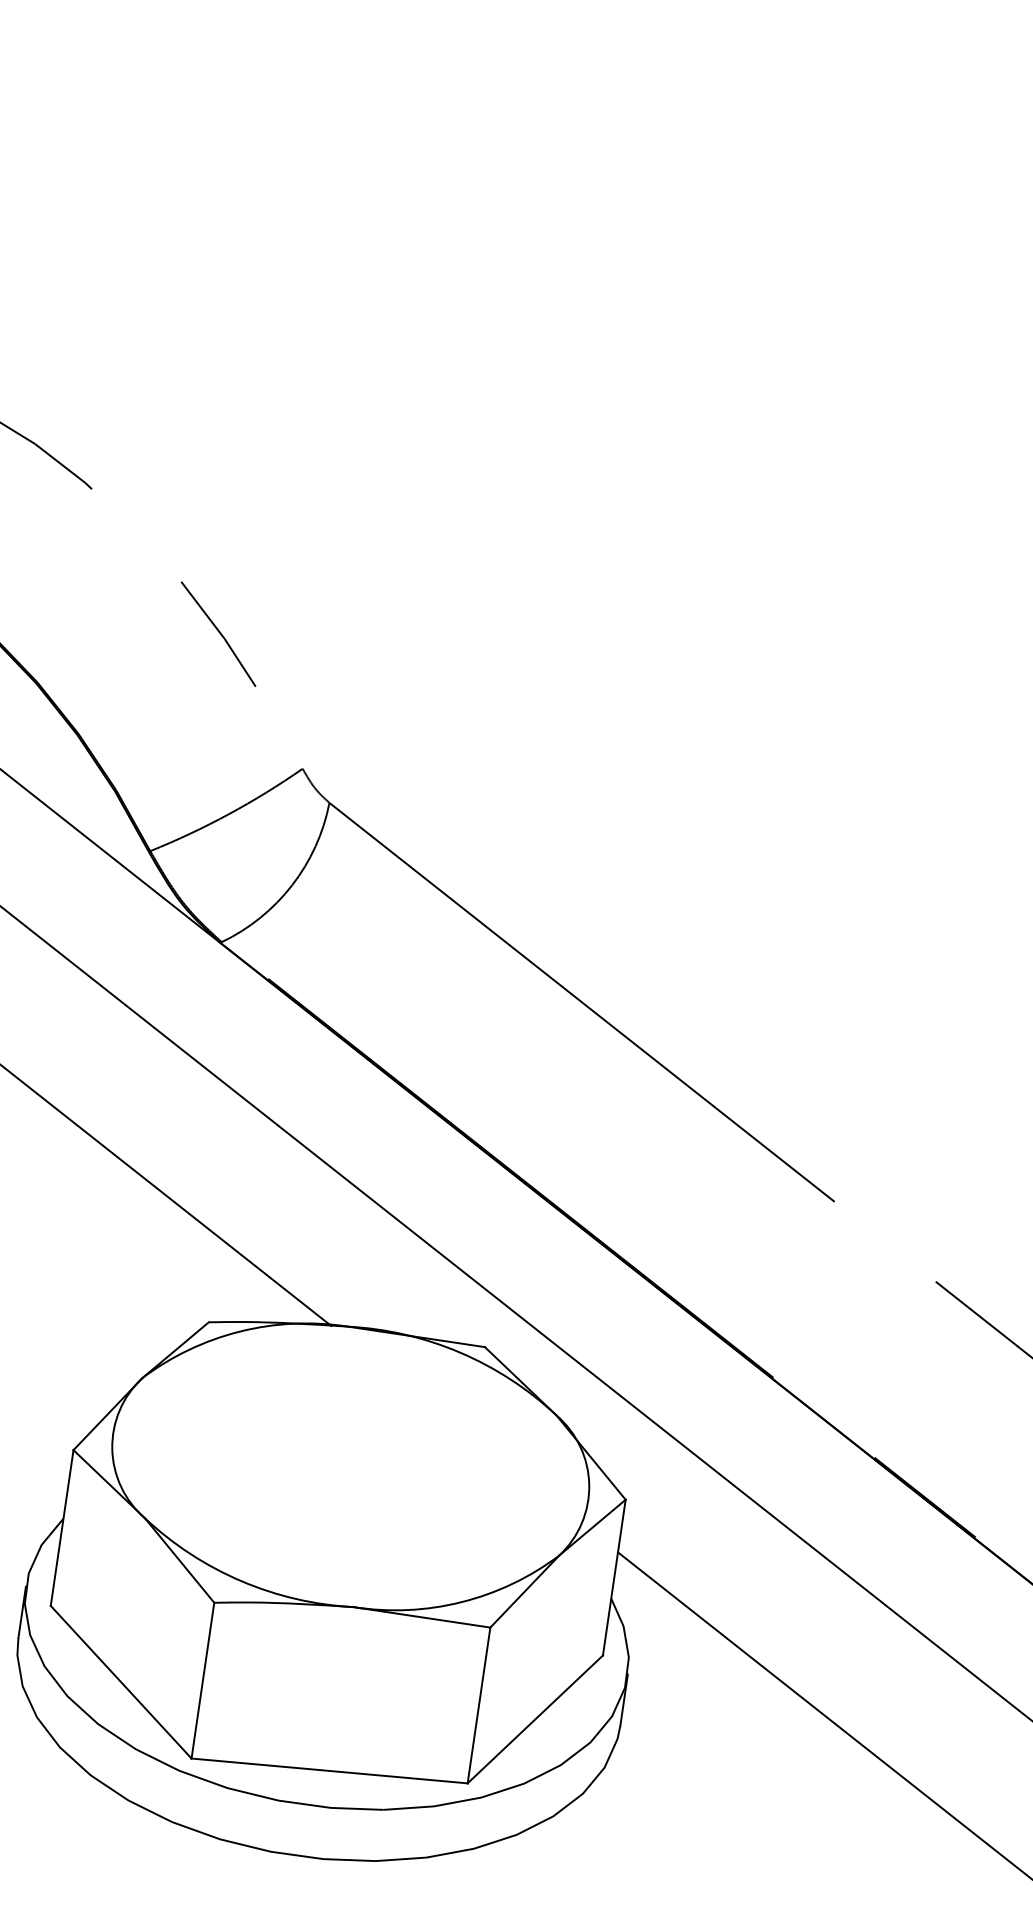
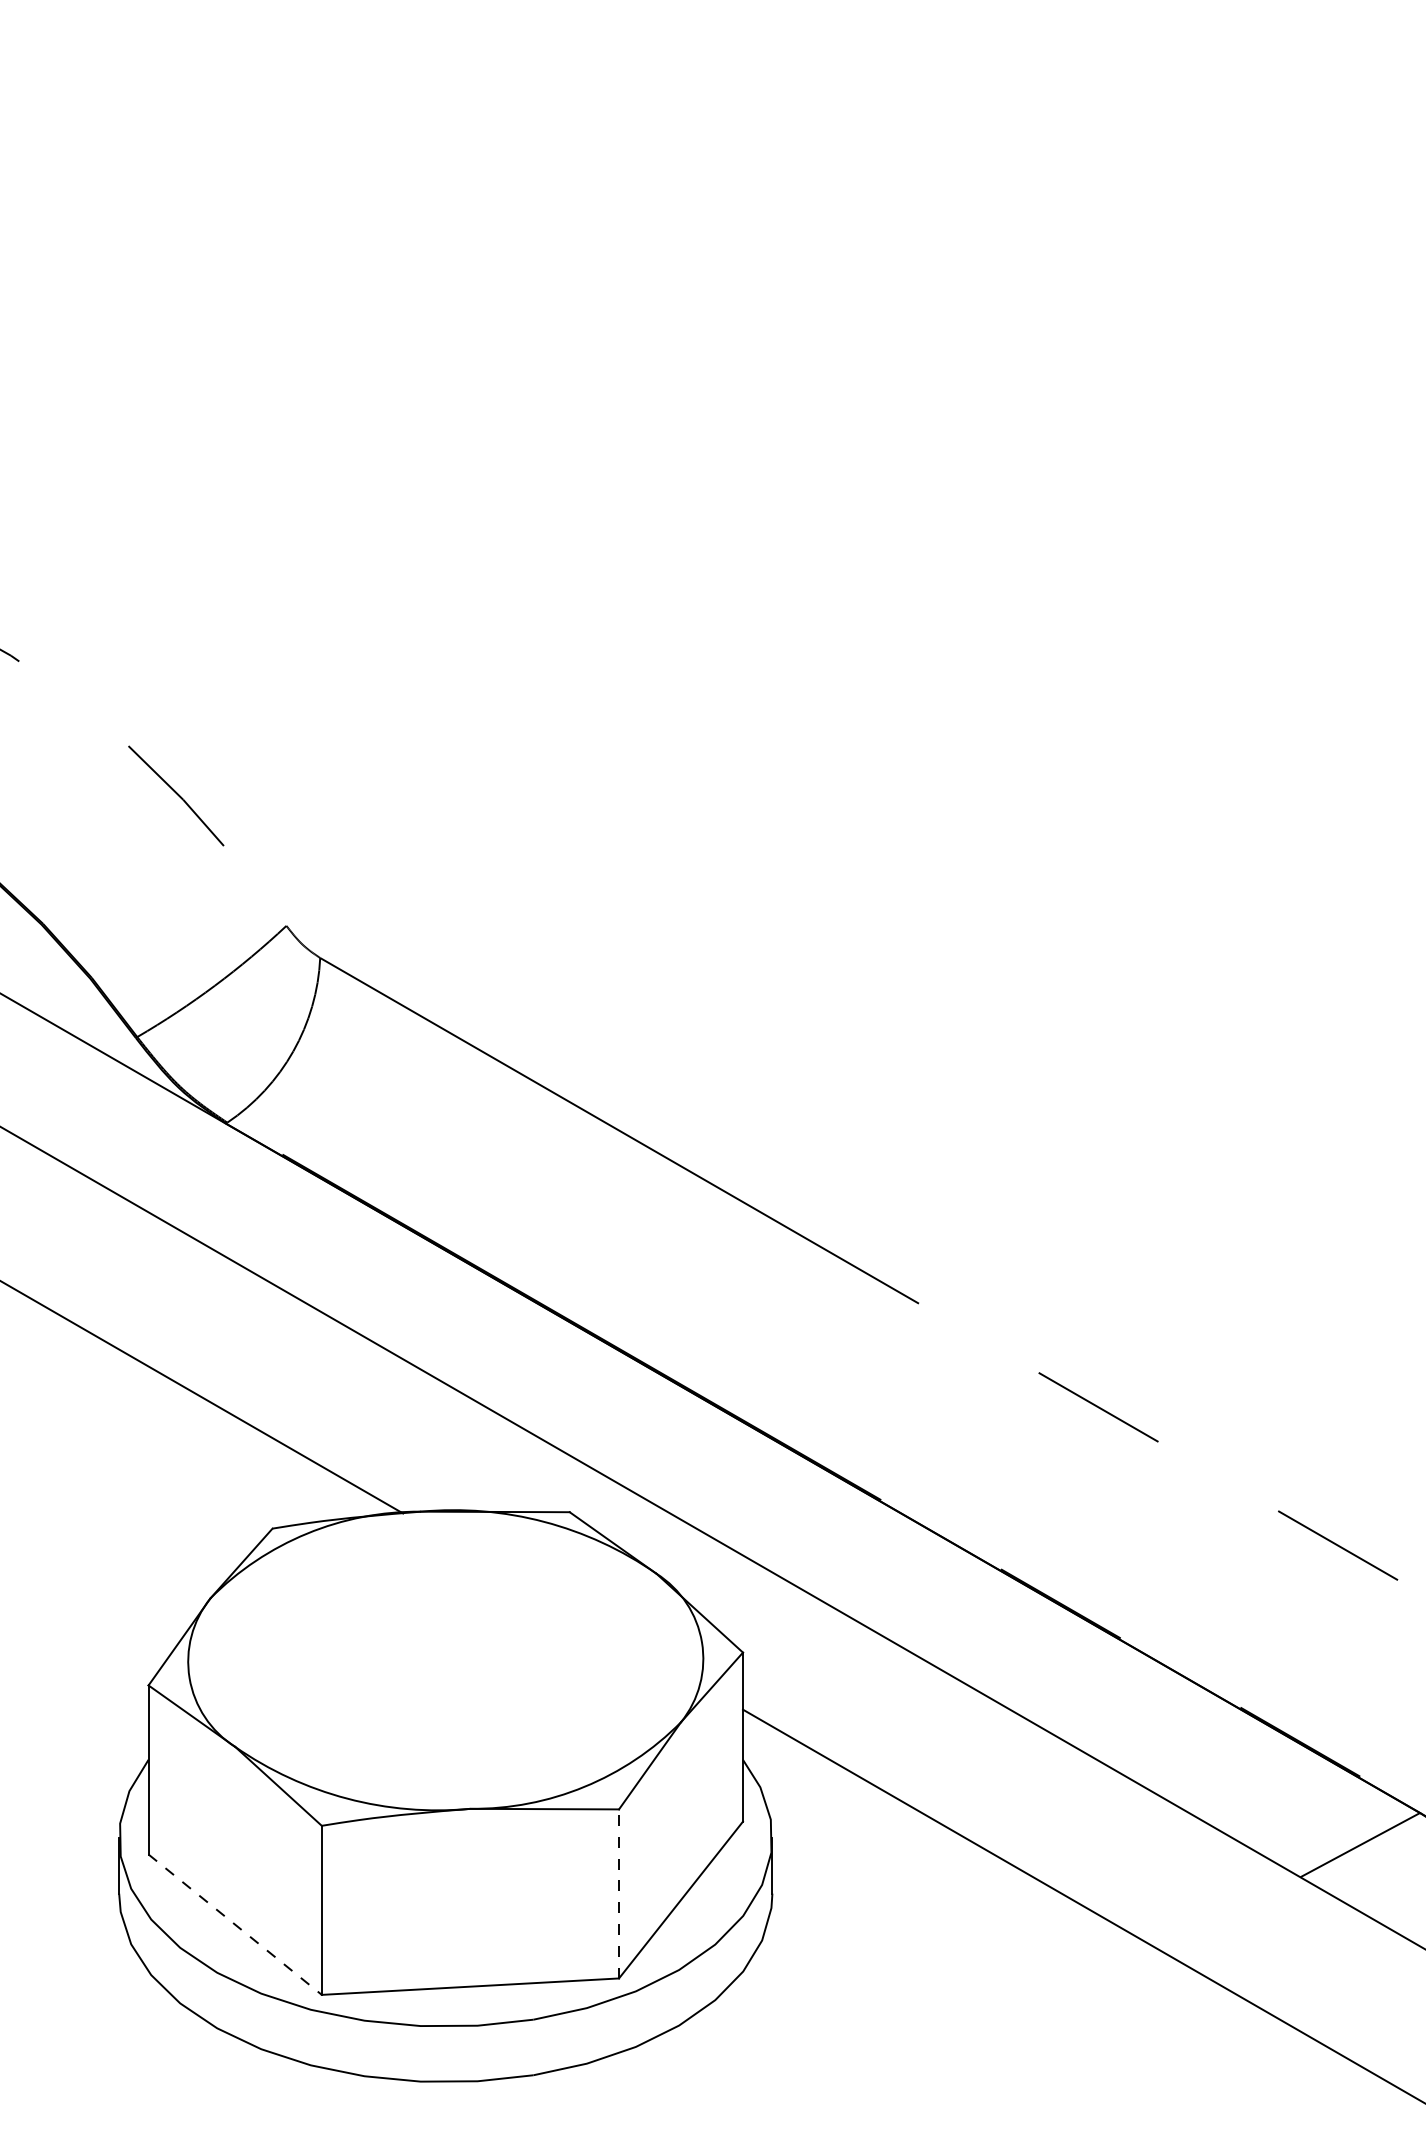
line: (121, 1683) -> (235, 1925), solid -> dashed
line: (479, 1705) -> (619, 1893), solid -> dashed

